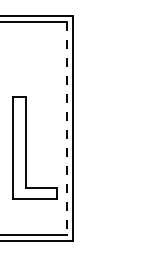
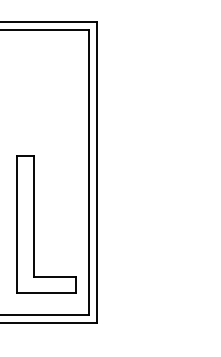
line: (66, 129) -> (89, 173), dashed -> solid
part: (26, 147) -> (35, 223), moved

